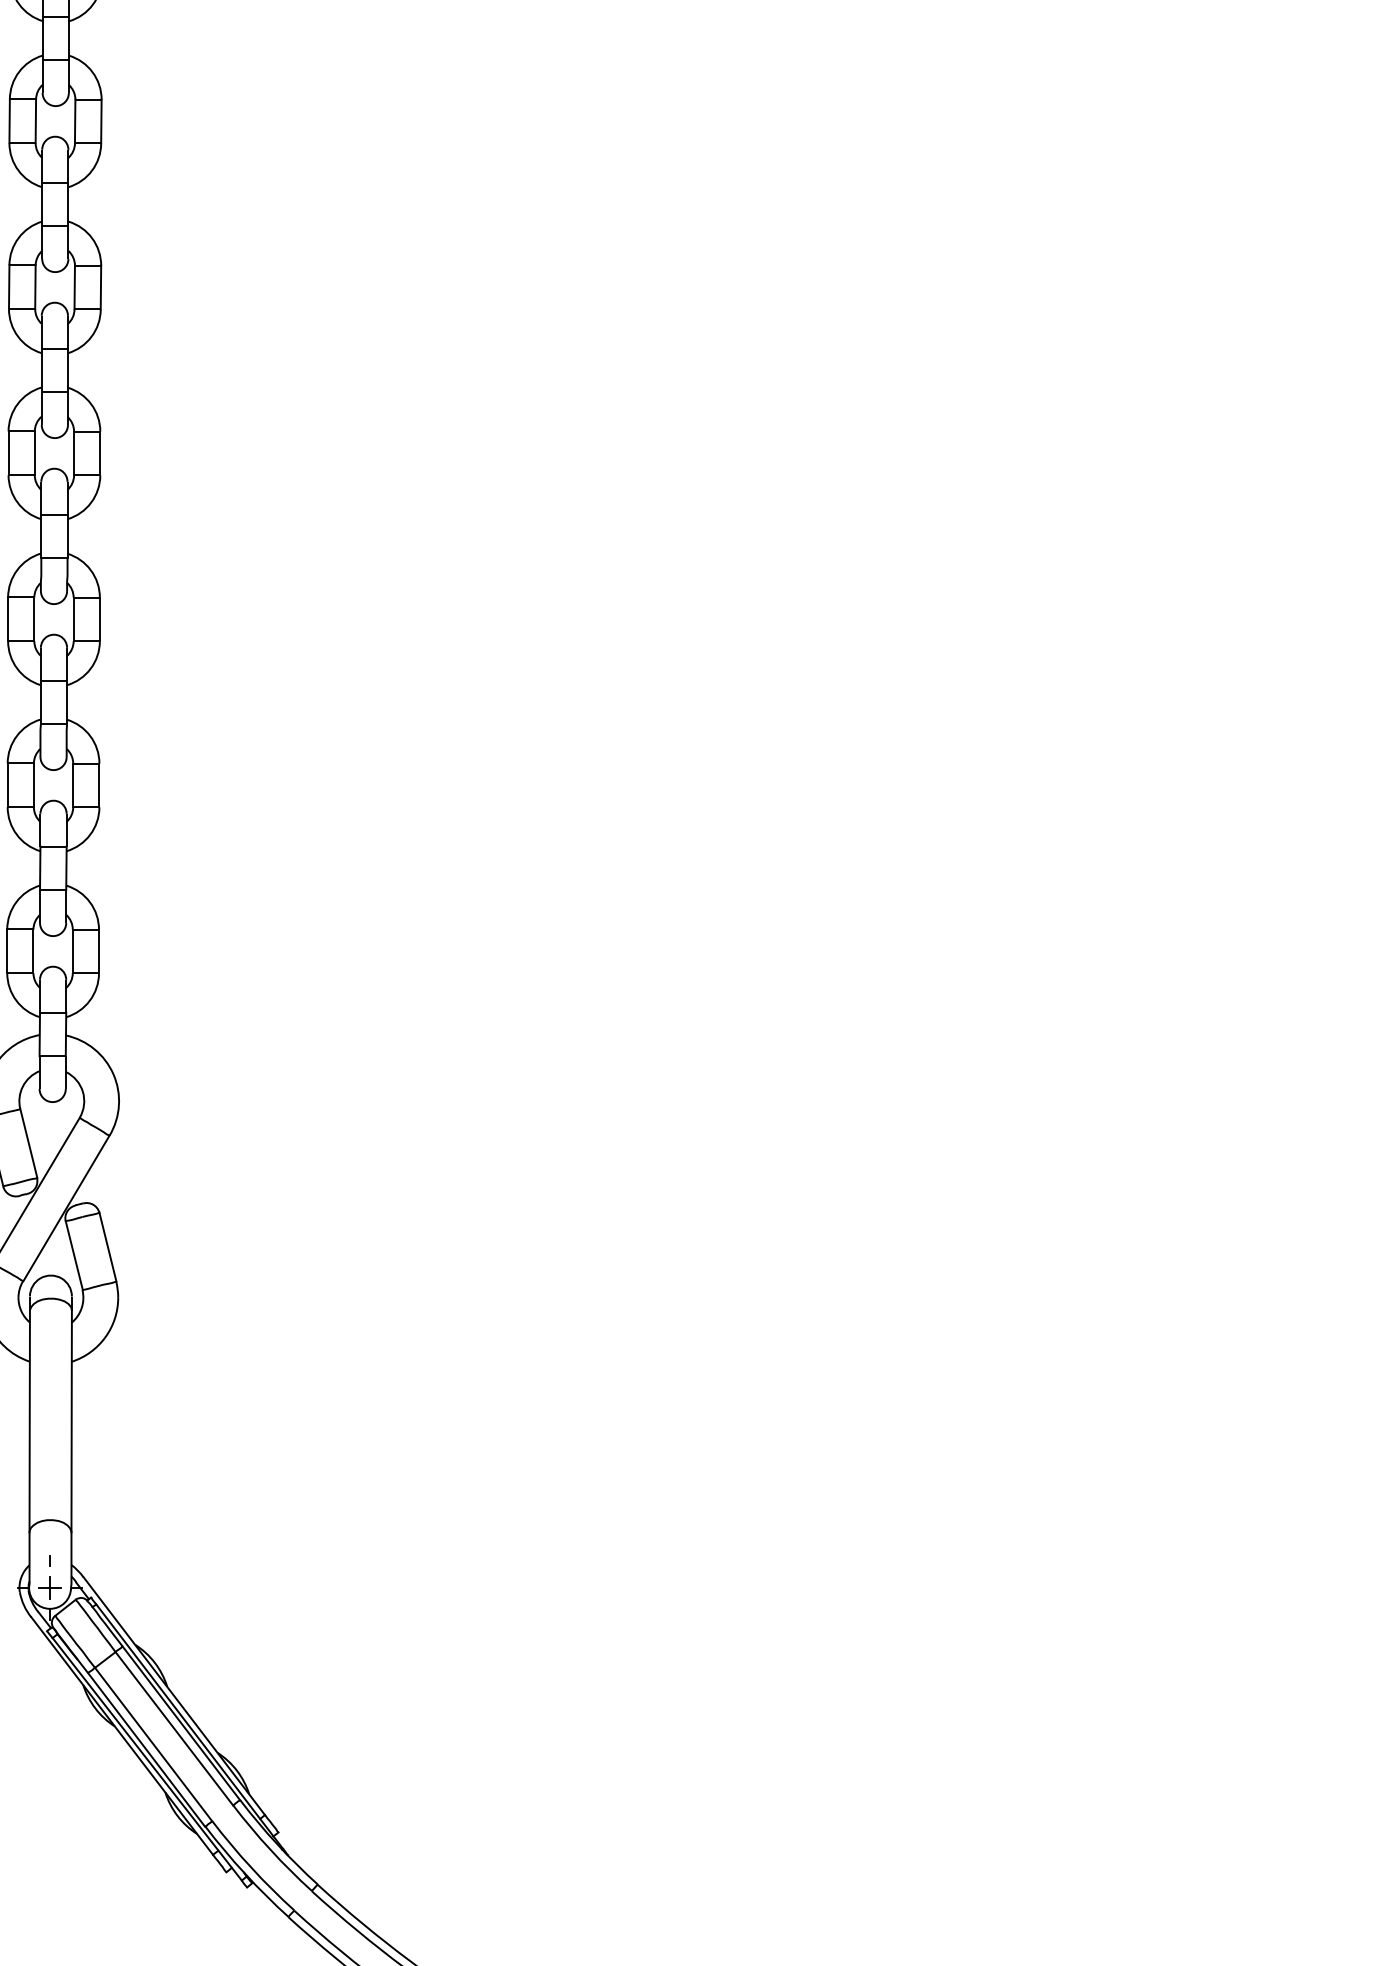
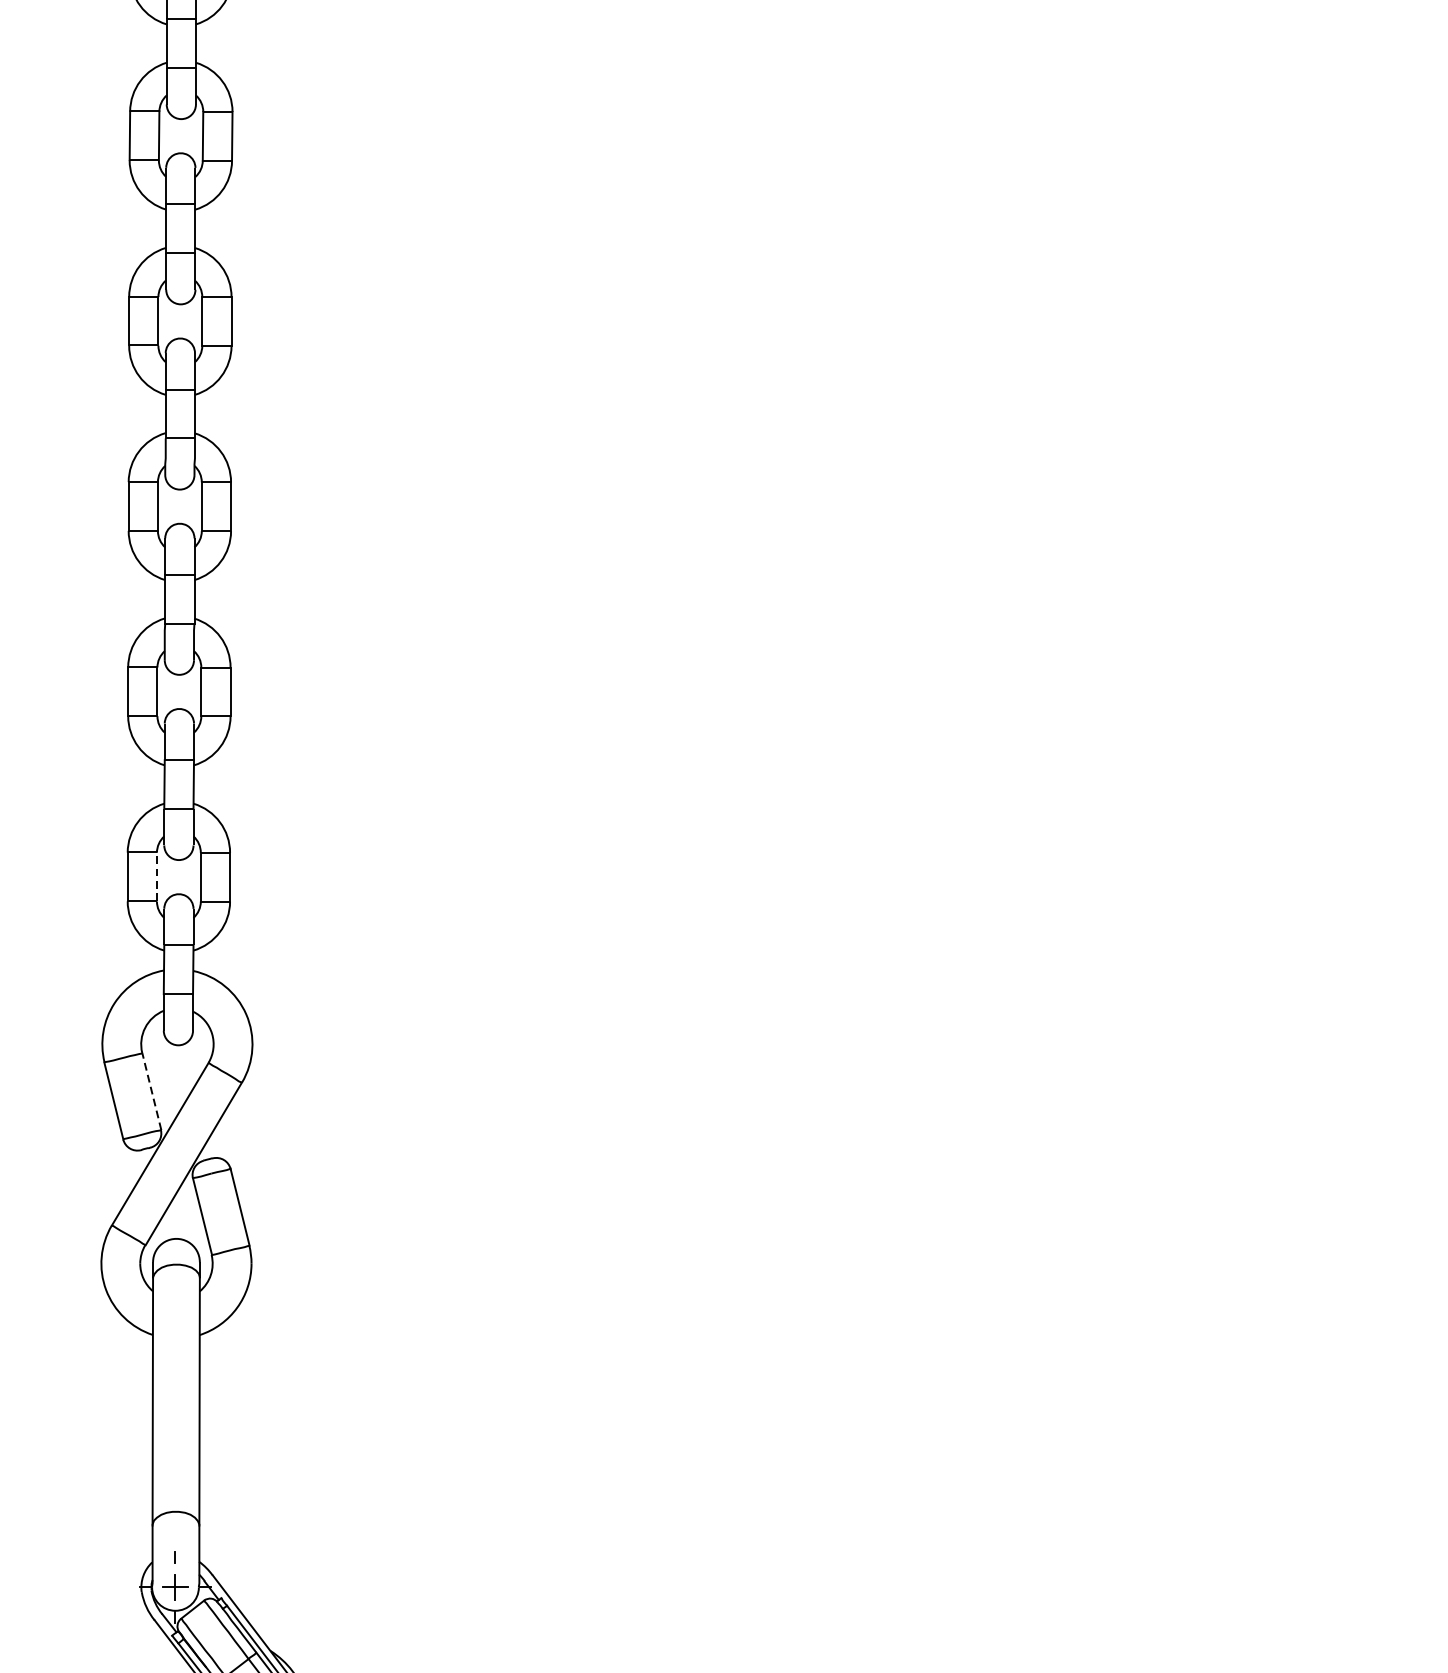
line: (33, 950) -> (157, 876), solid -> dashed
line: (28, 1143) -> (151, 1091), solid -> dashed

